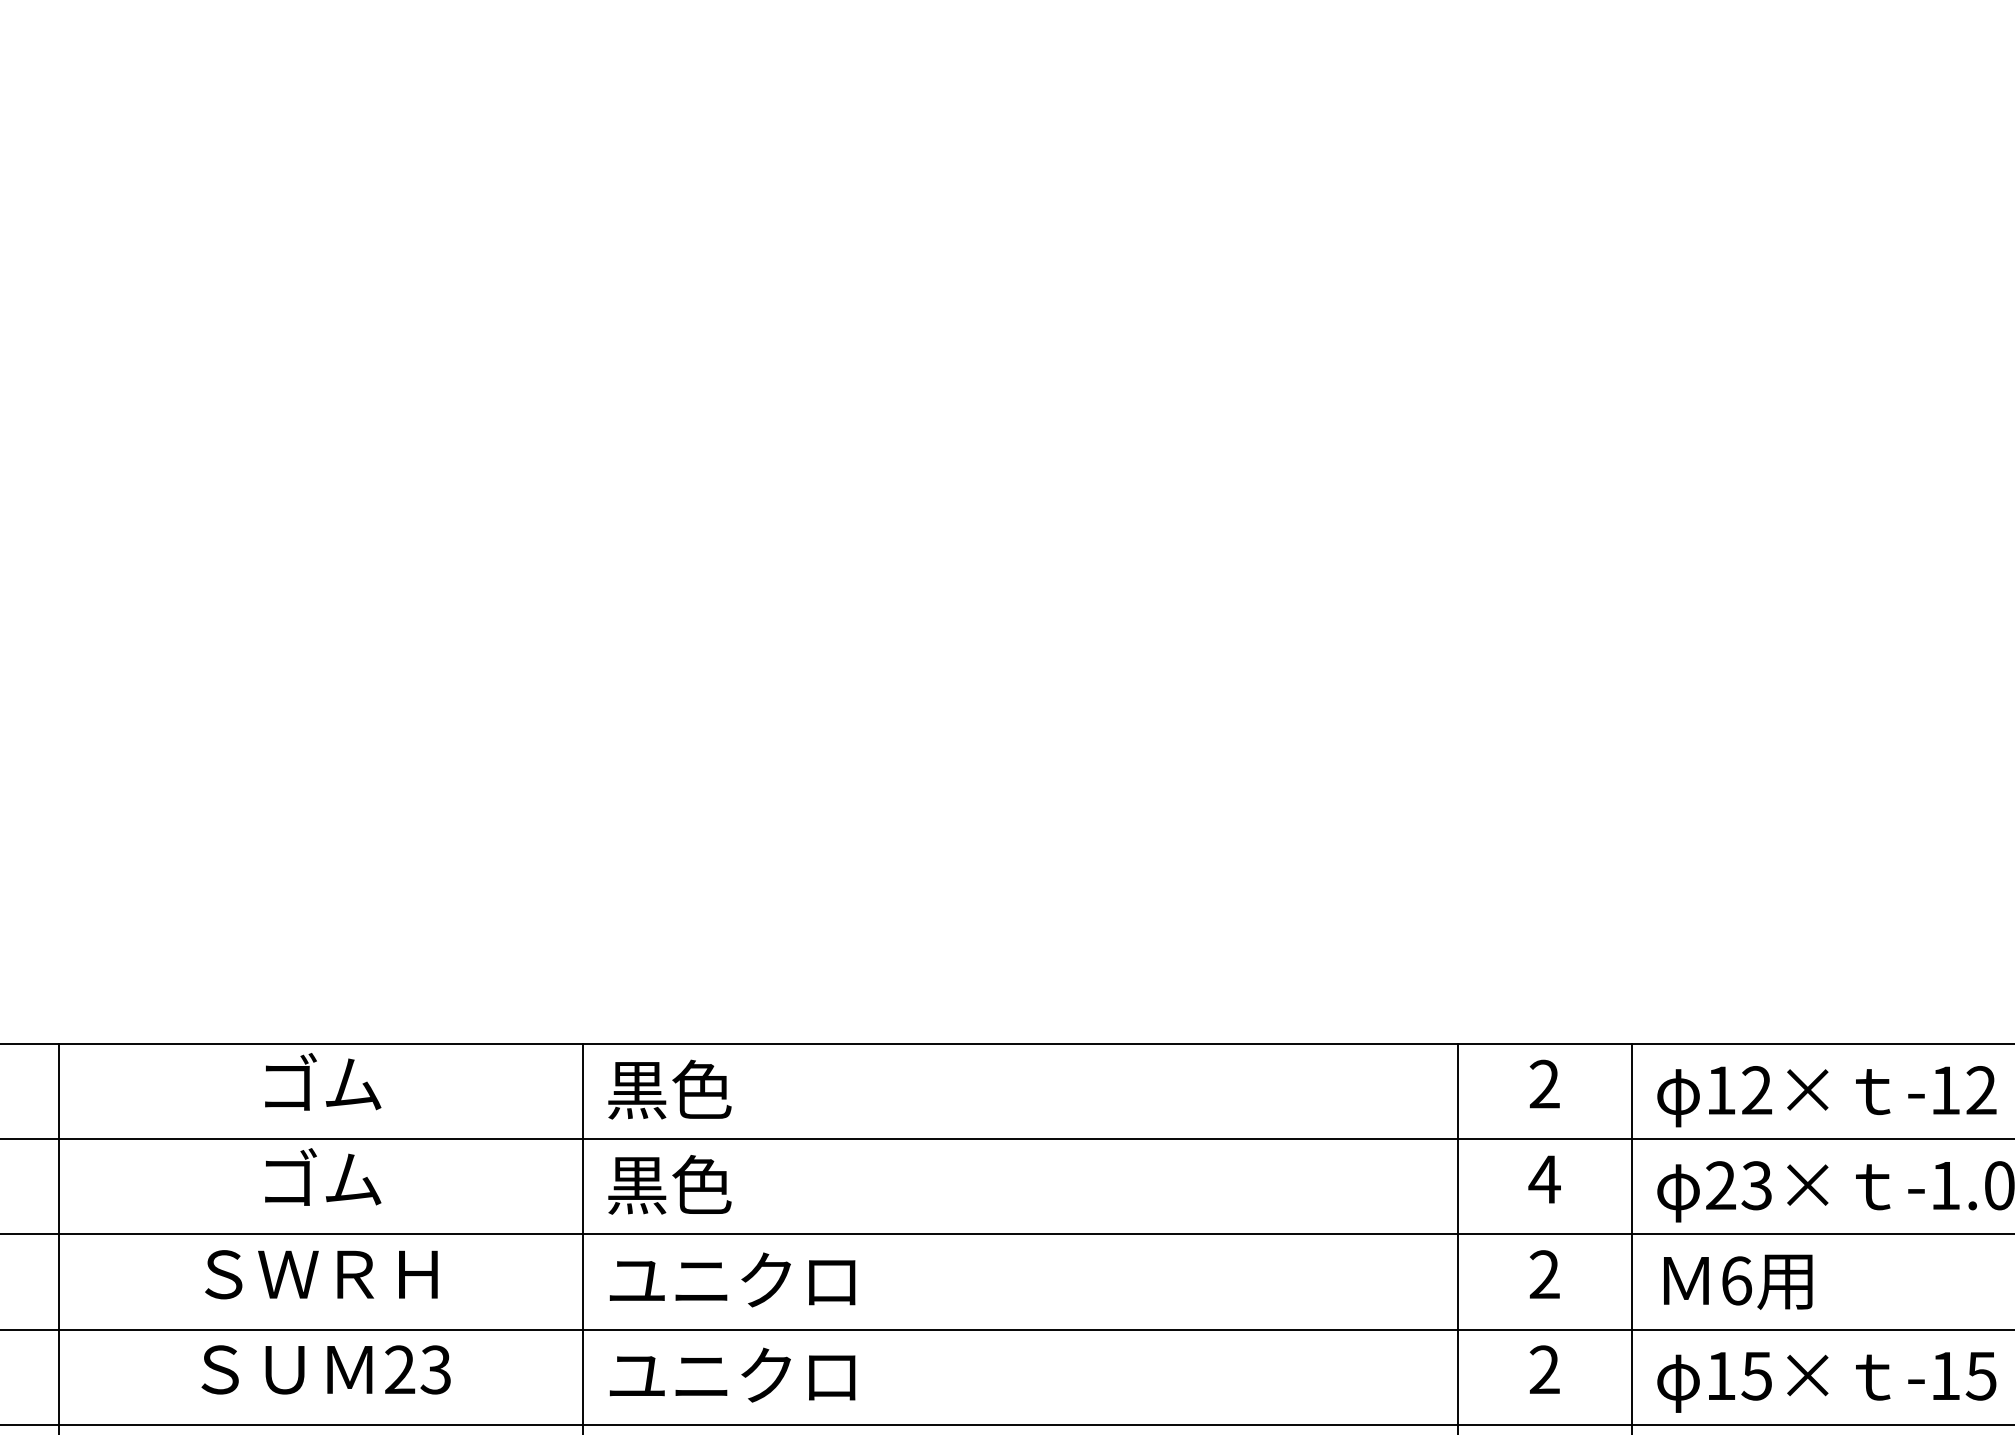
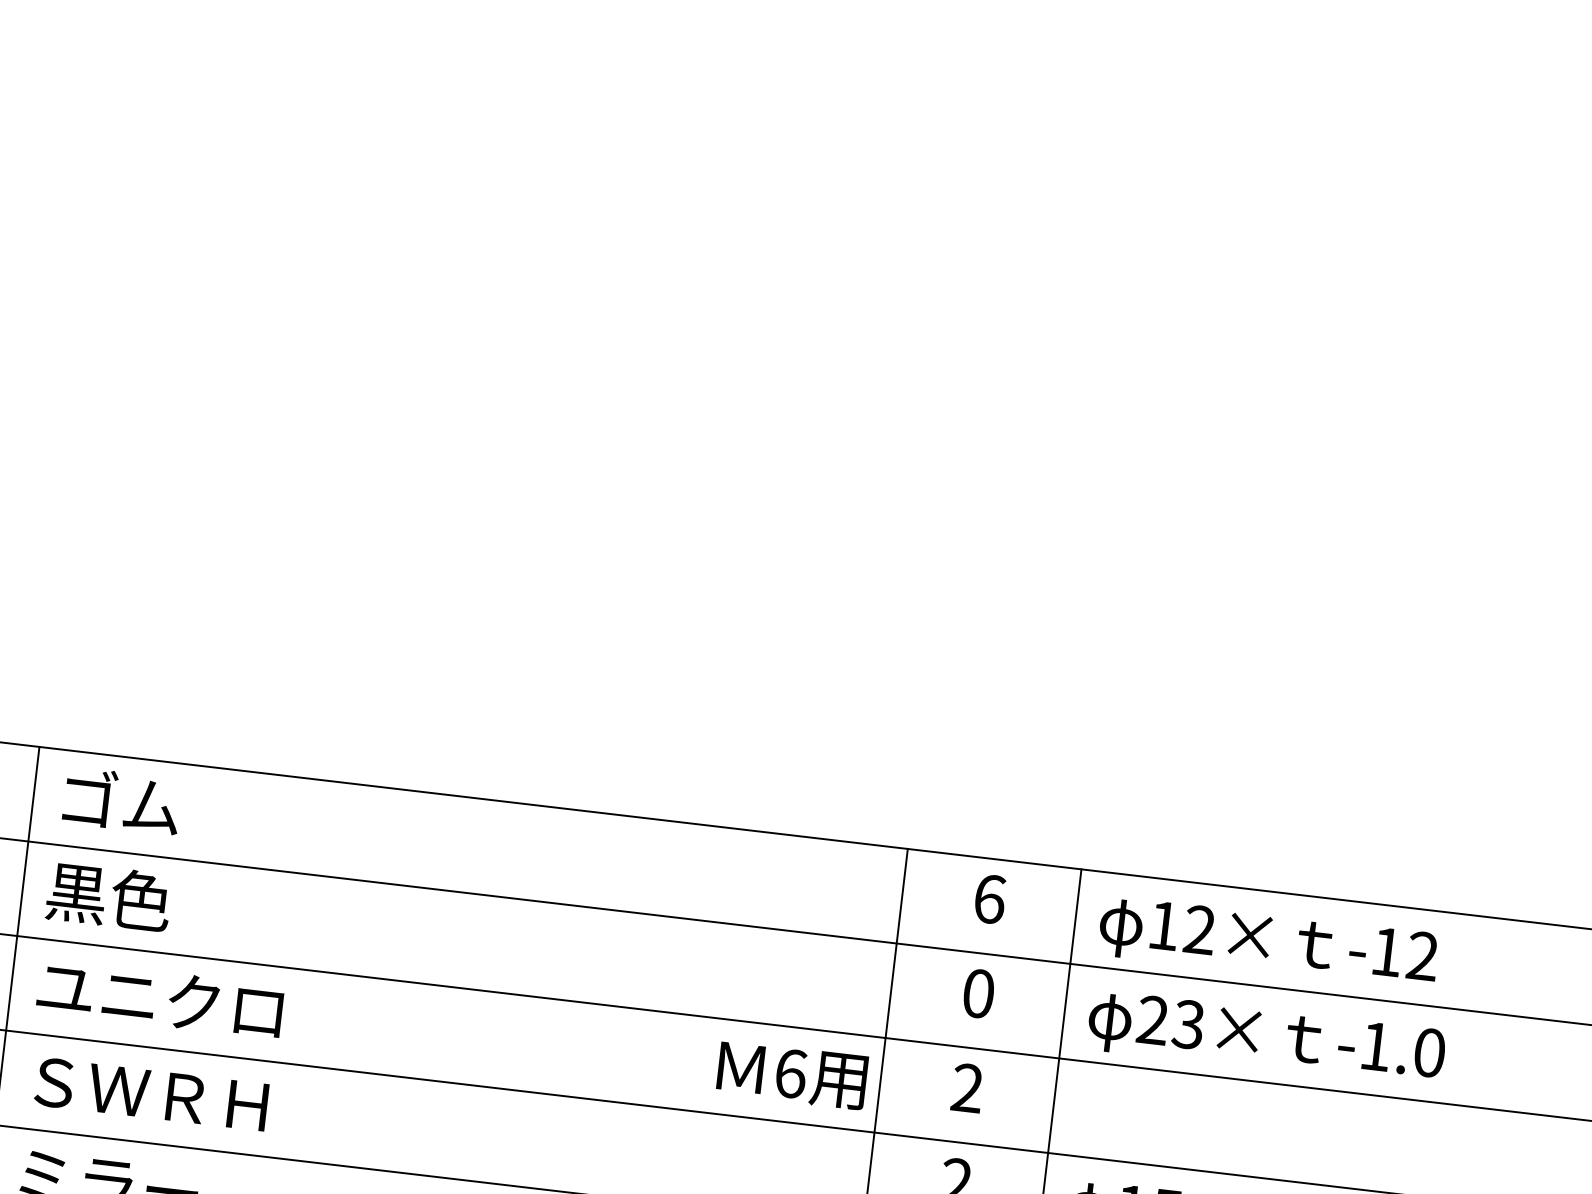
text: (1544, 1083) -> (989, 898), 2 -> 6
text: (669, 1089) -> (119, 802), 黒色 -> ゴム
text: (1544, 1179) -> (978, 993), 4 -> 0
text: (1738, 1281) -> (792, 1074), moved
text: (732, 1374) -> (149, 1092), ユニクロ -> ＳＷＲＨ

